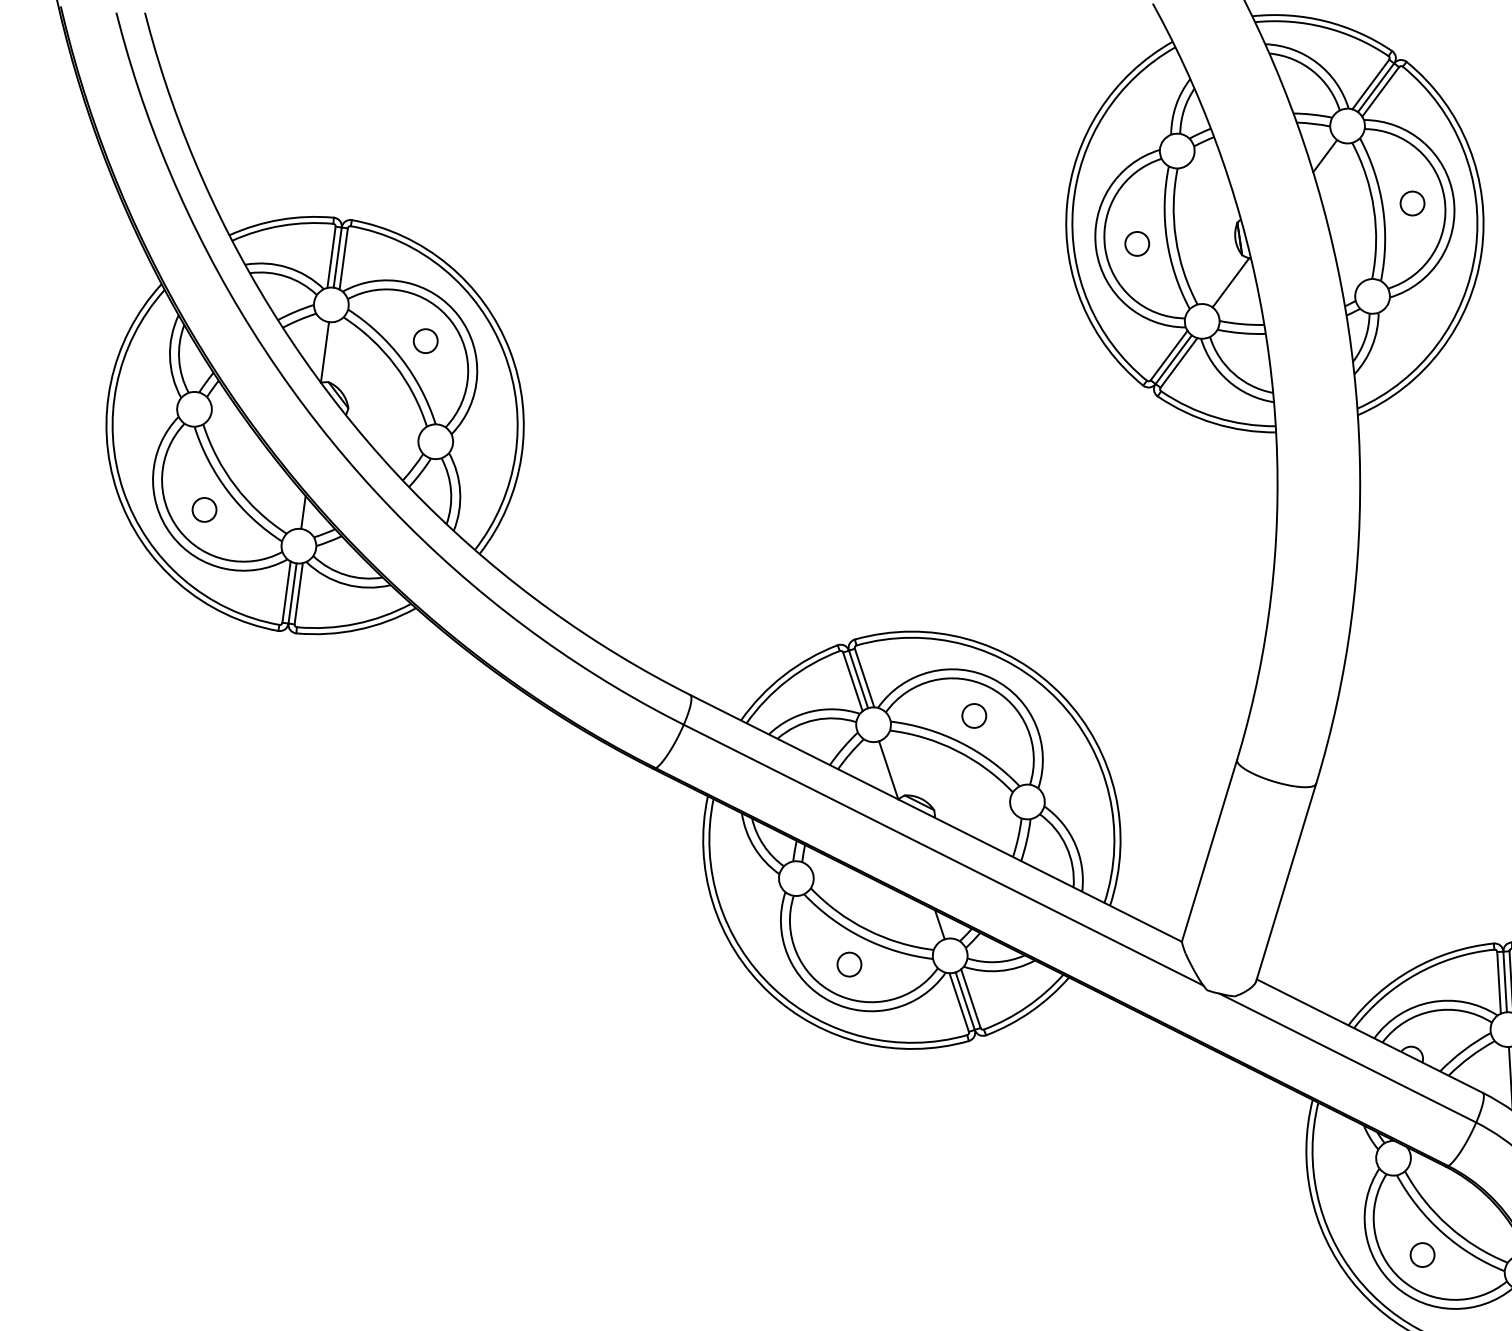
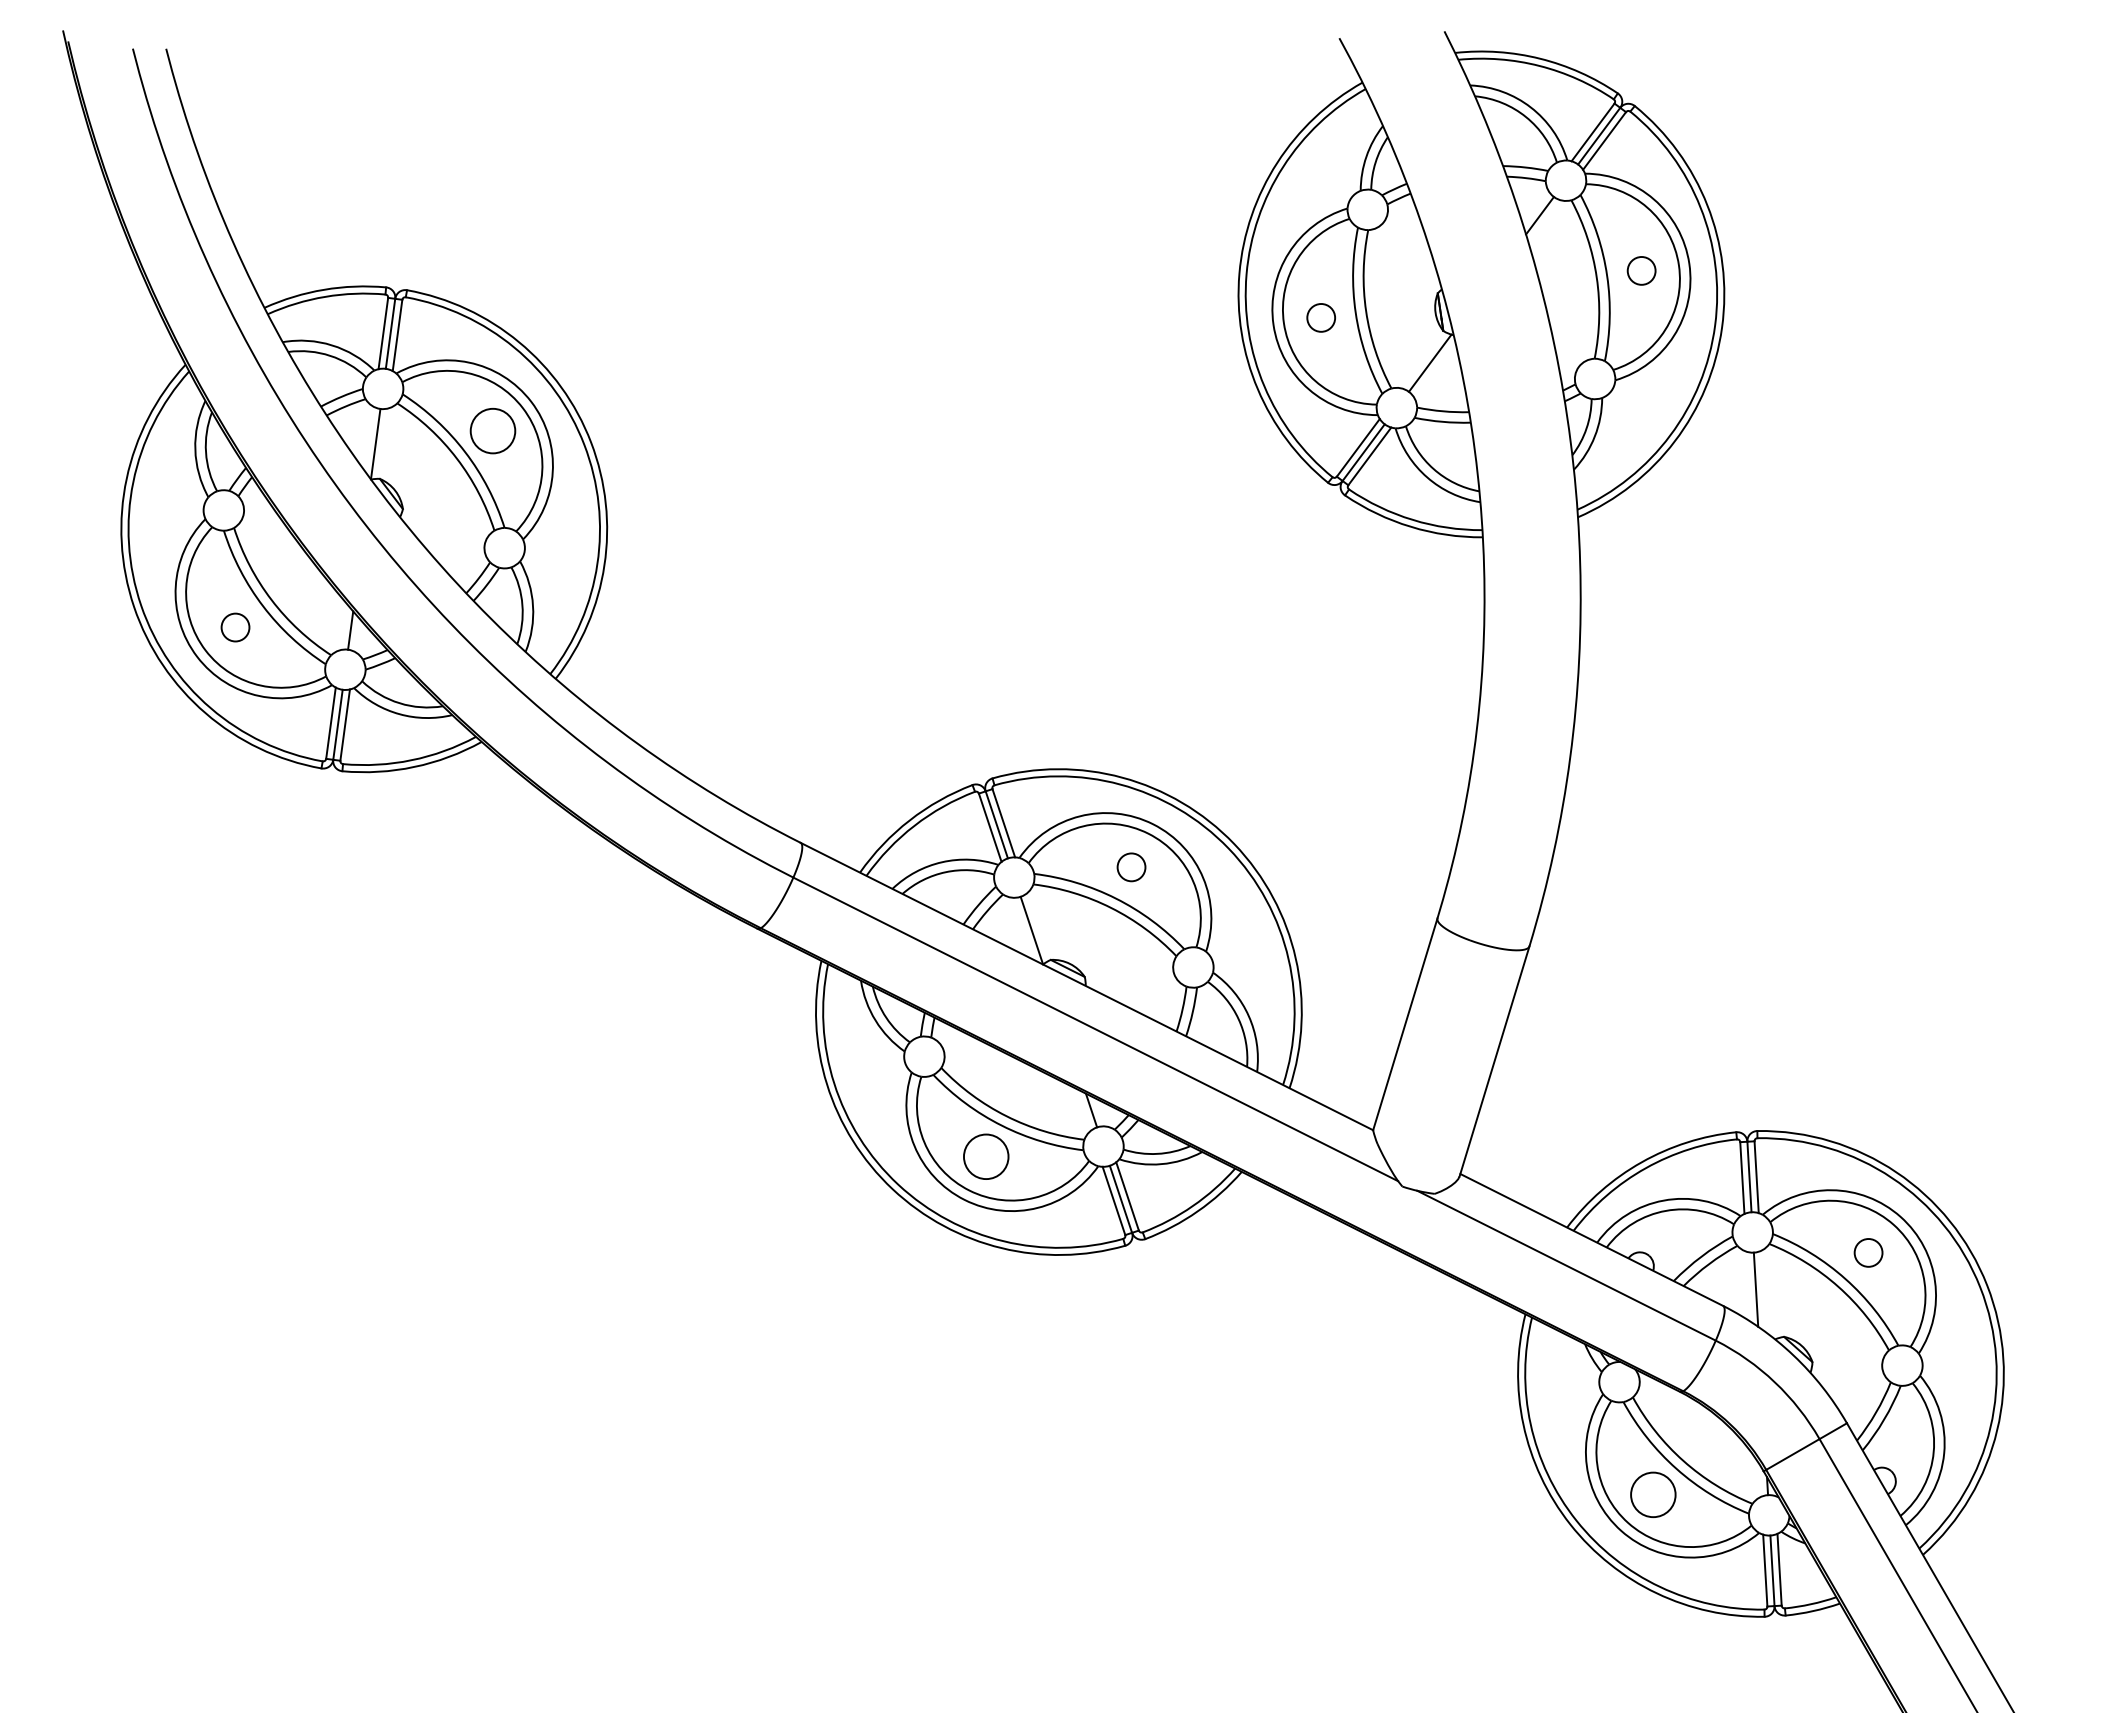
circle: (425, 341) -> (492, 431), size x1.6
circle: (849, 964) -> (986, 1156), size x1.6
circle: (1422, 1254) -> (1653, 1494), size x1.6

